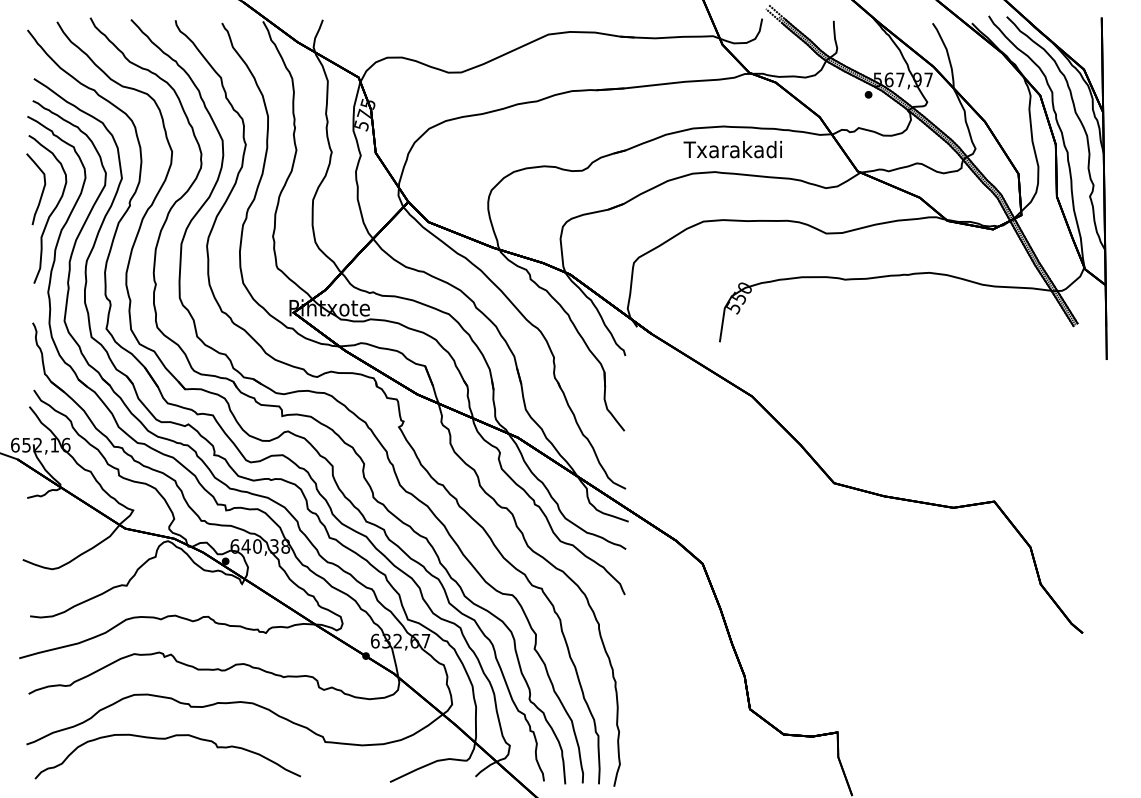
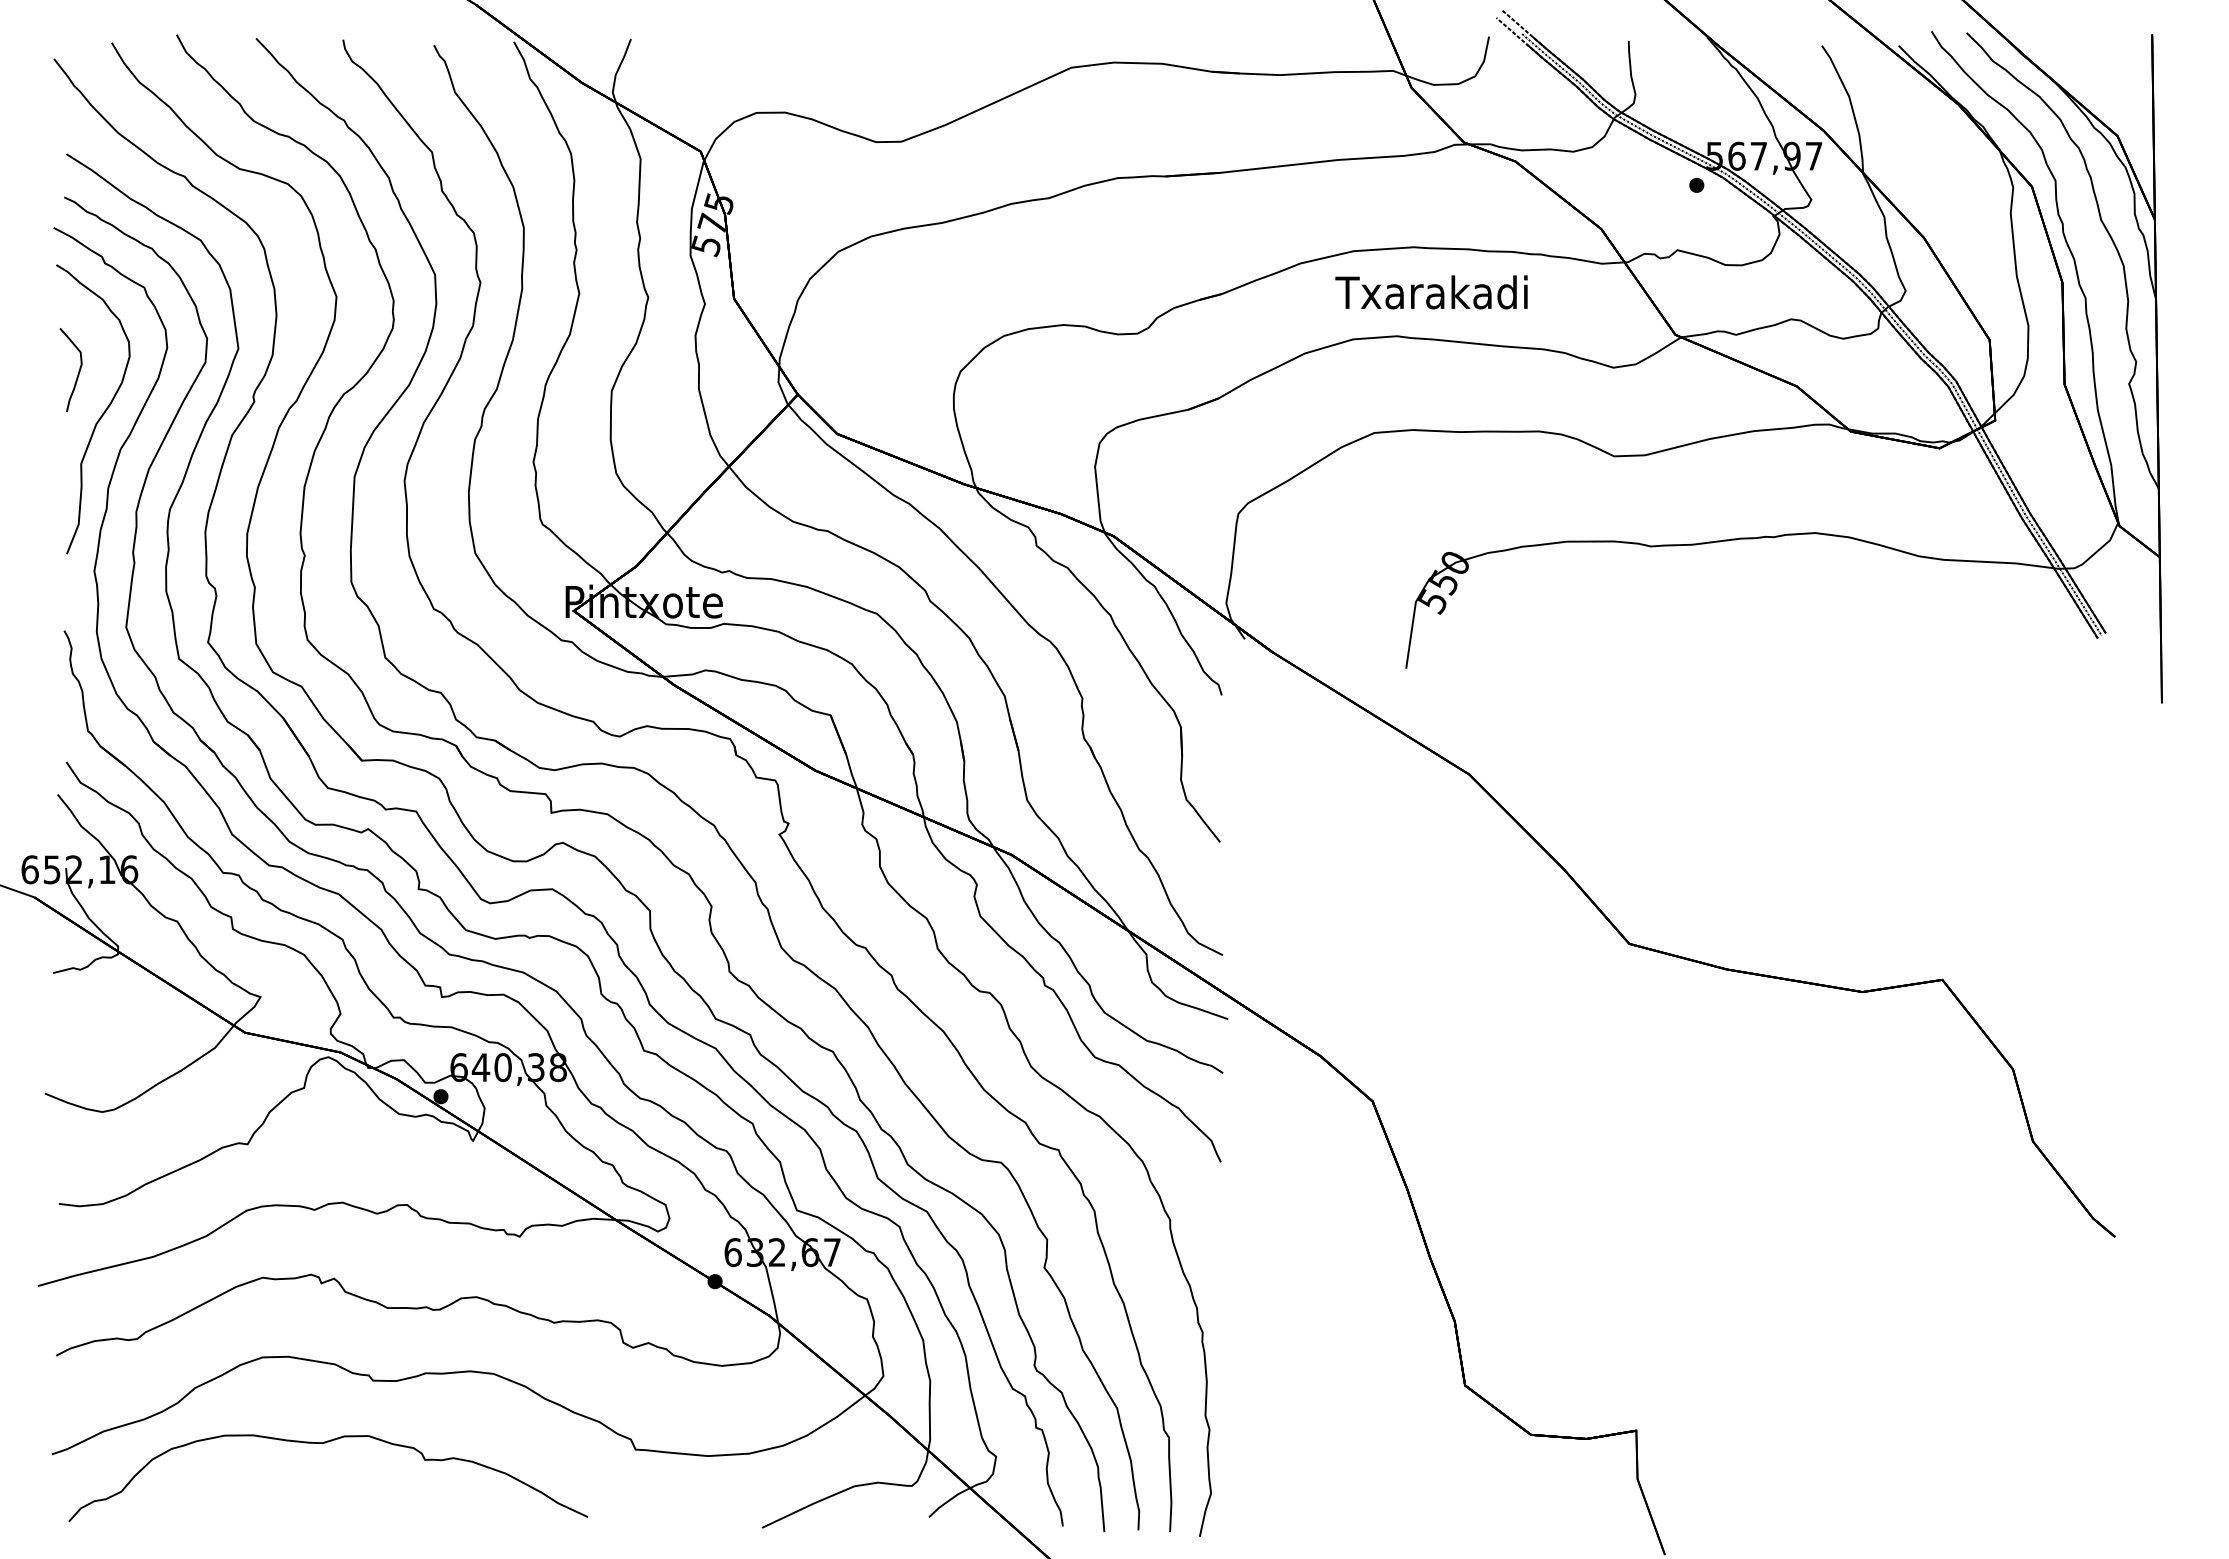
part: (36, 189) -> (71, 370), size x0.6

